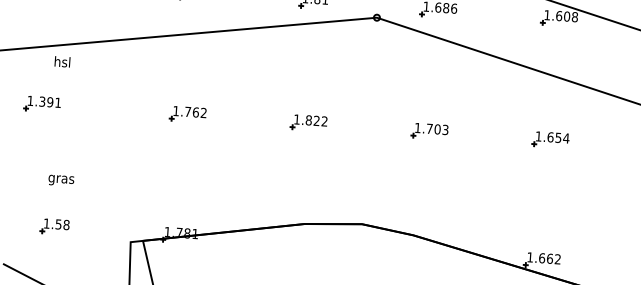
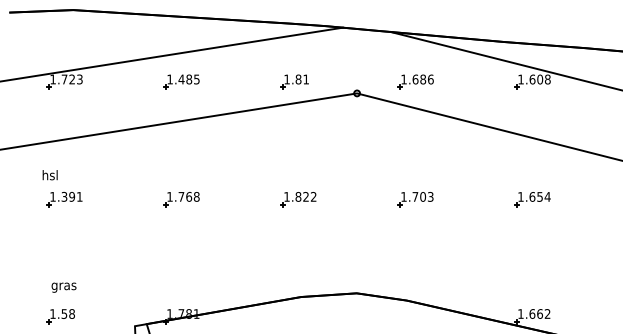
text: (61, 62) -> (49, 175), moved
part: (42, 104) -> (64, 199), moved
text: (203, 112) -> (196, 196), 1.762 -> 1.768
text: (60, 180) -> (63, 287), moved

